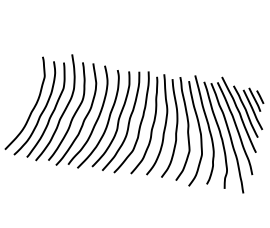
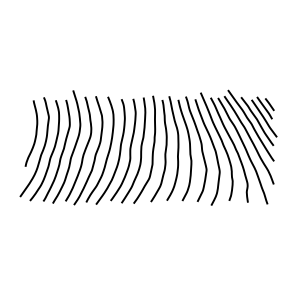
curve: (29, 90) -> (35, 133), added

